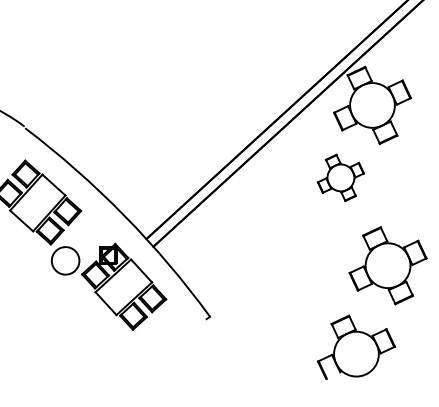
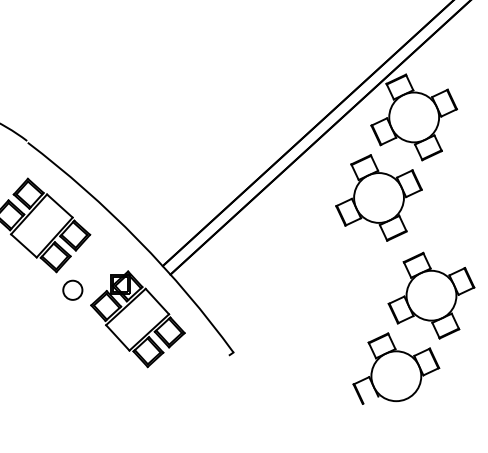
part: (340, 177) -> (378, 197), size x1.67
circle: (65, 260) -> (72, 289), size x0.62
part: (355, 346) -> (395, 367), moved

